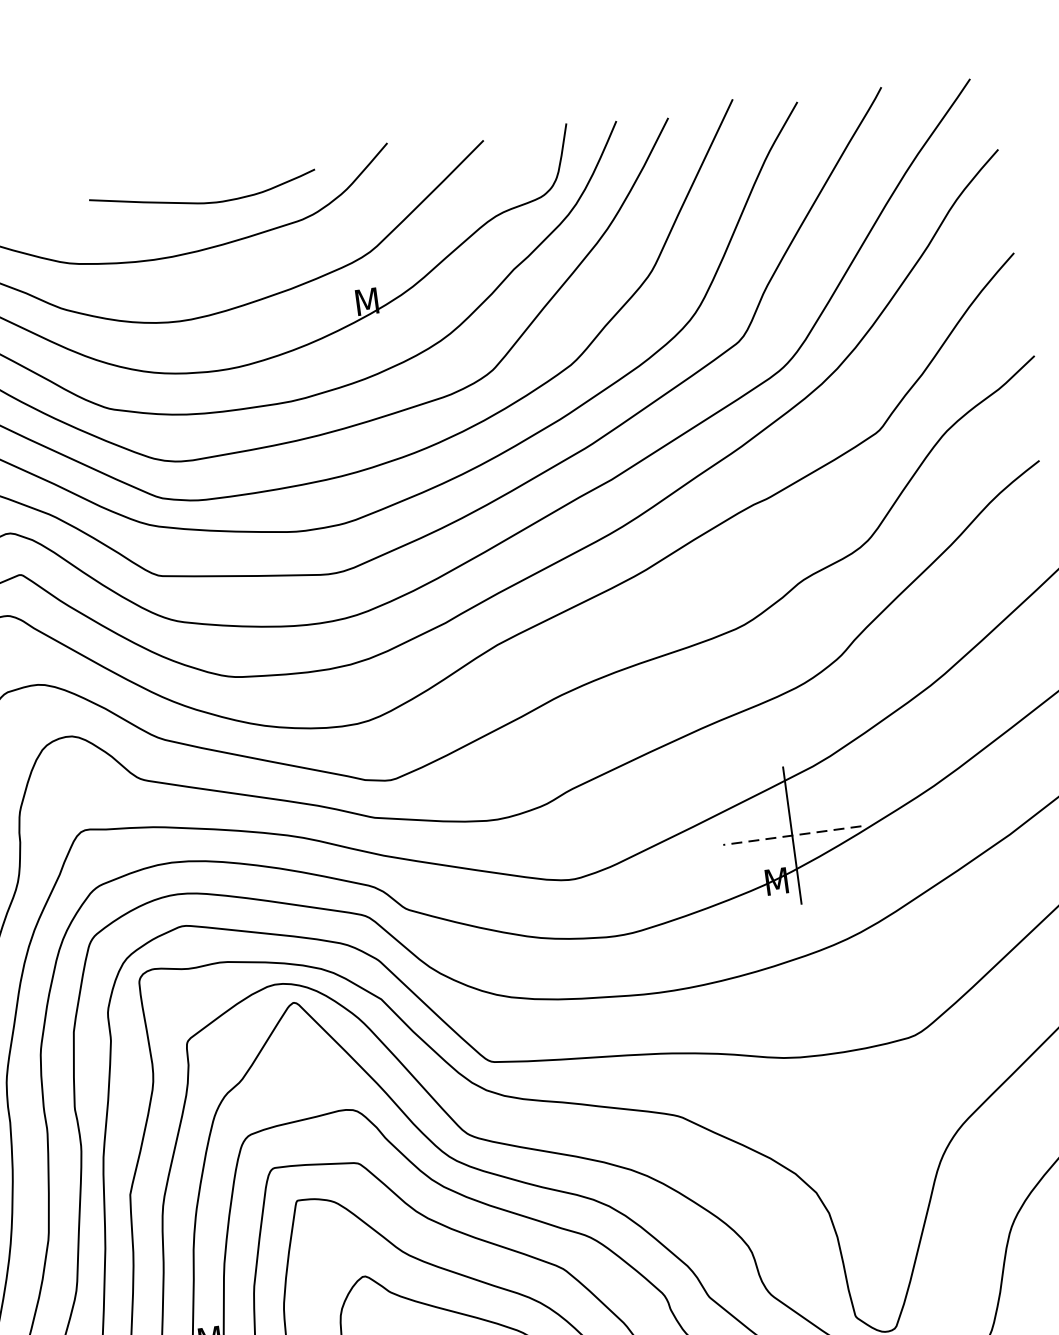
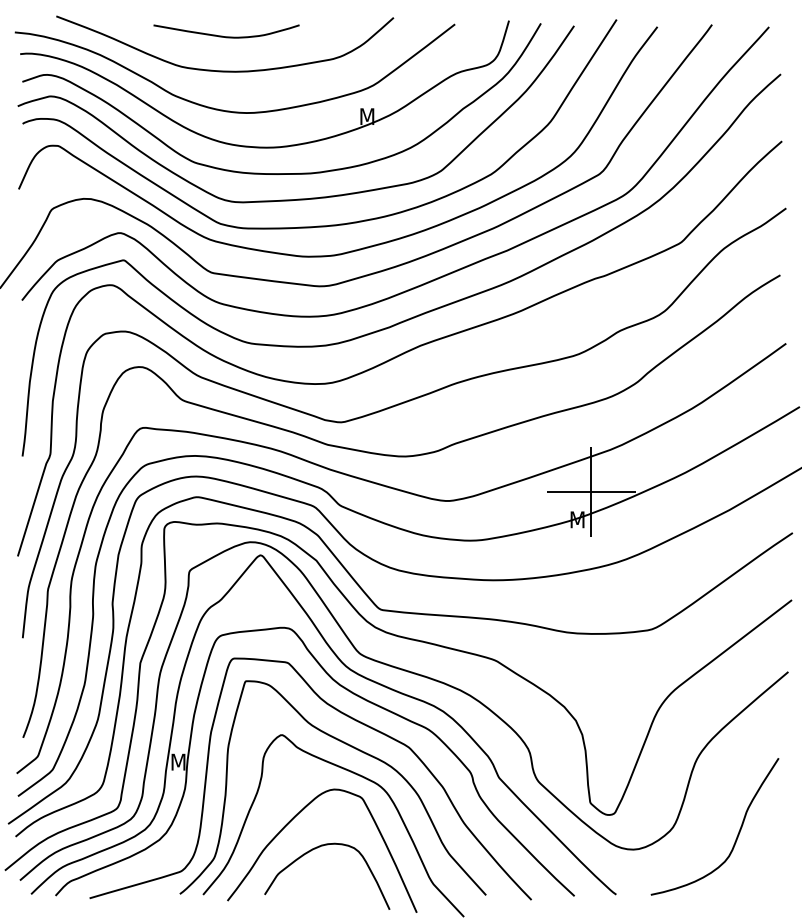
curve: (204, 202) -> (226, 36), moved
line: (792, 836) -> (591, 492), dashed -> solid

